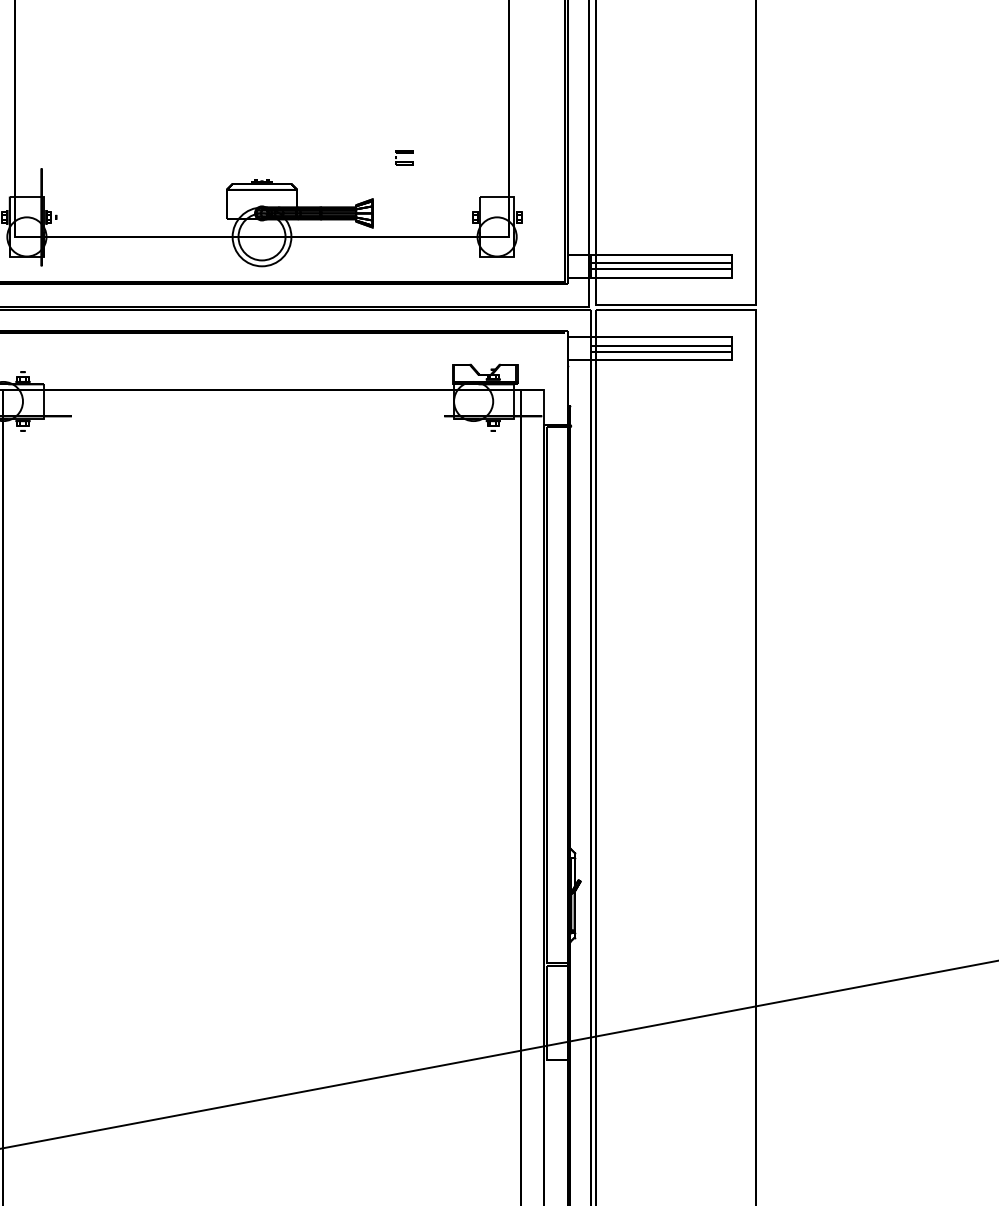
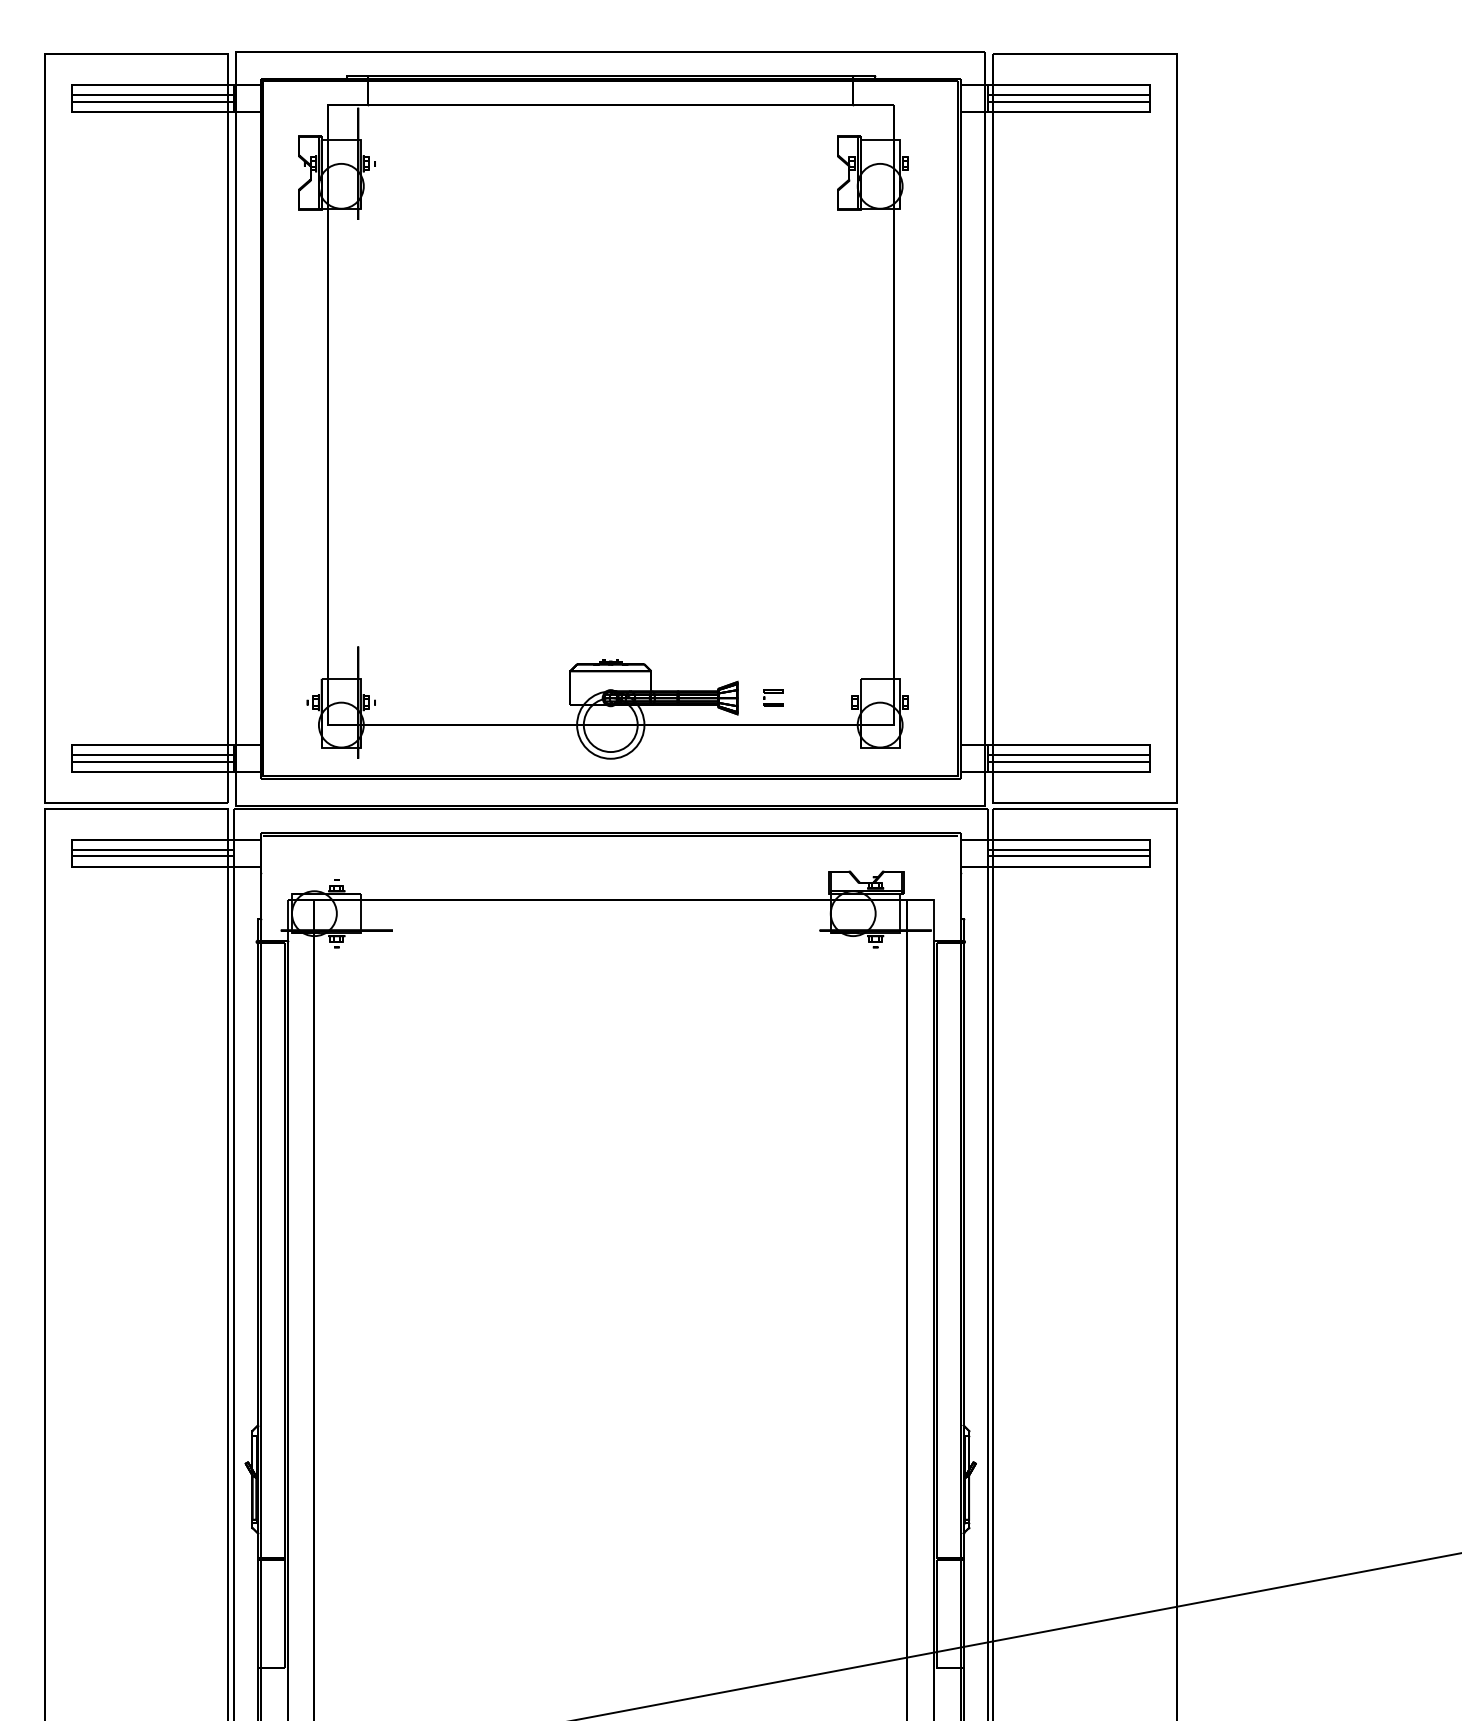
part: (404, 156) -> (773, 697), moved

